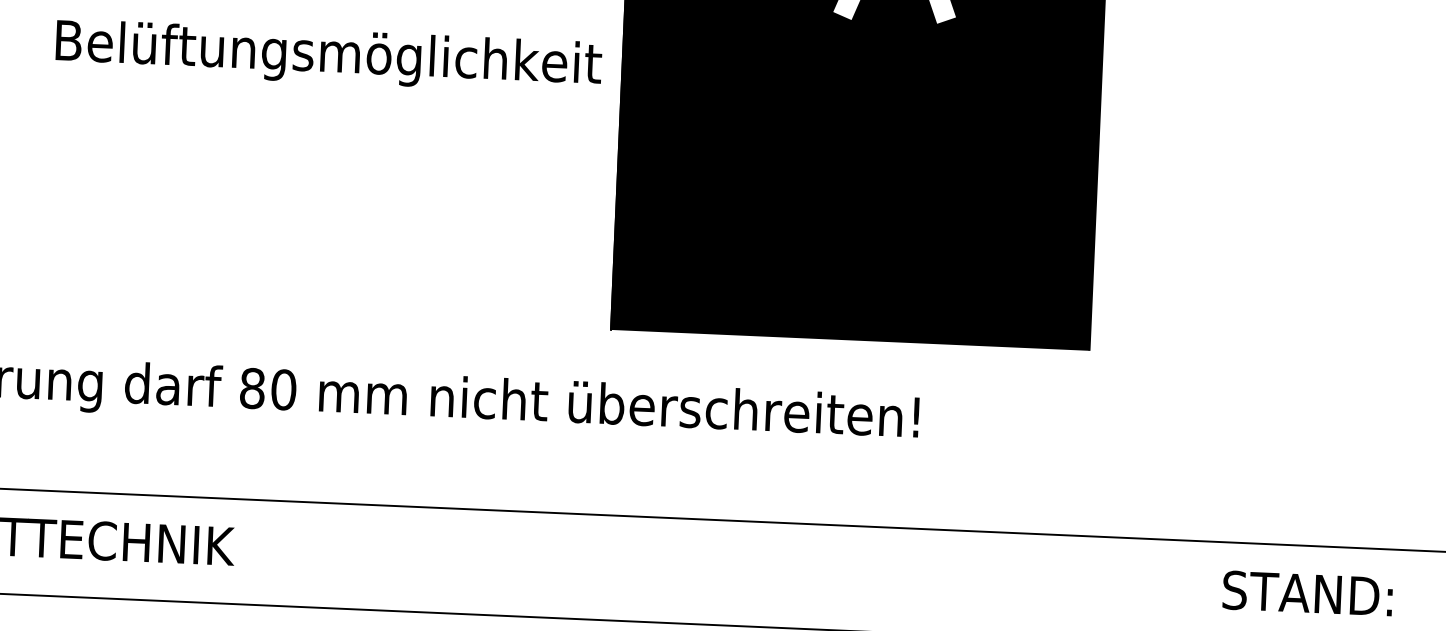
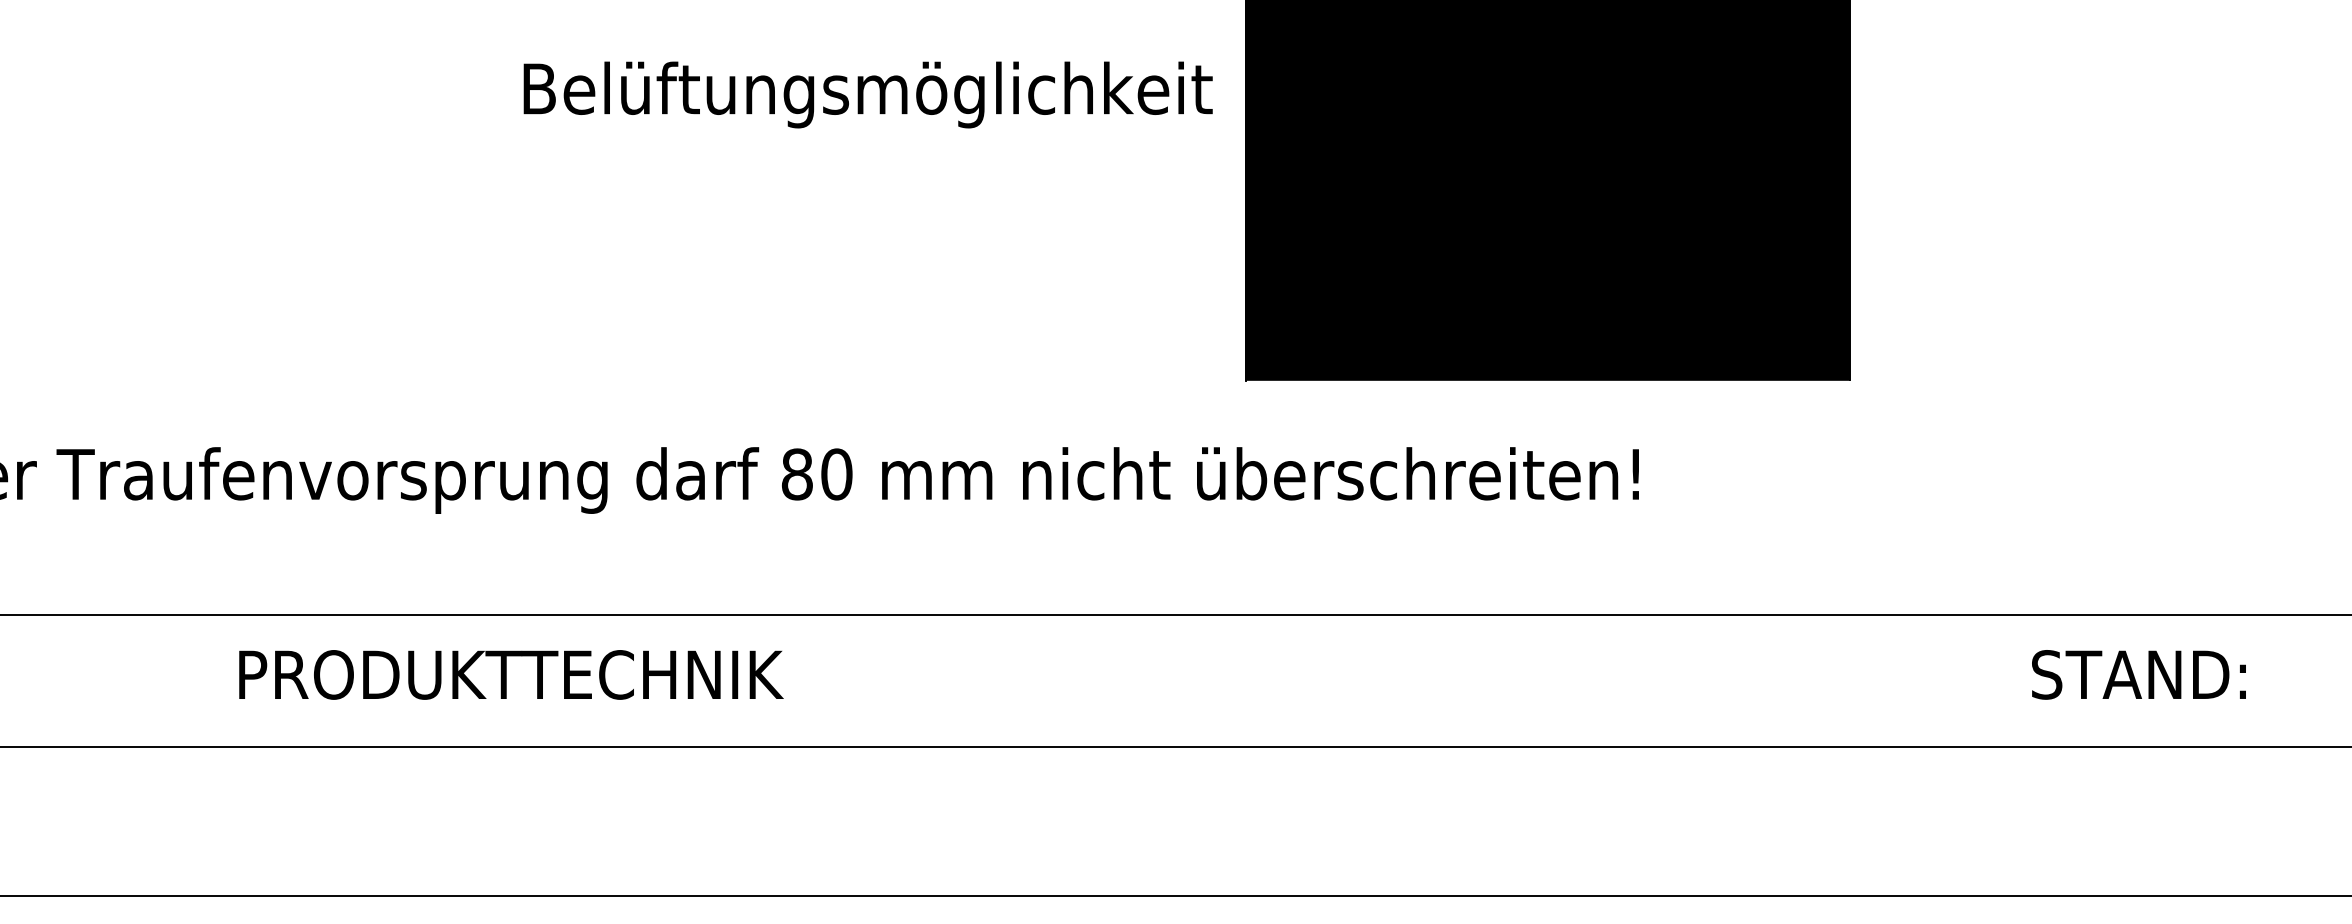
text: (328, 56) -> (867, 94), moved

